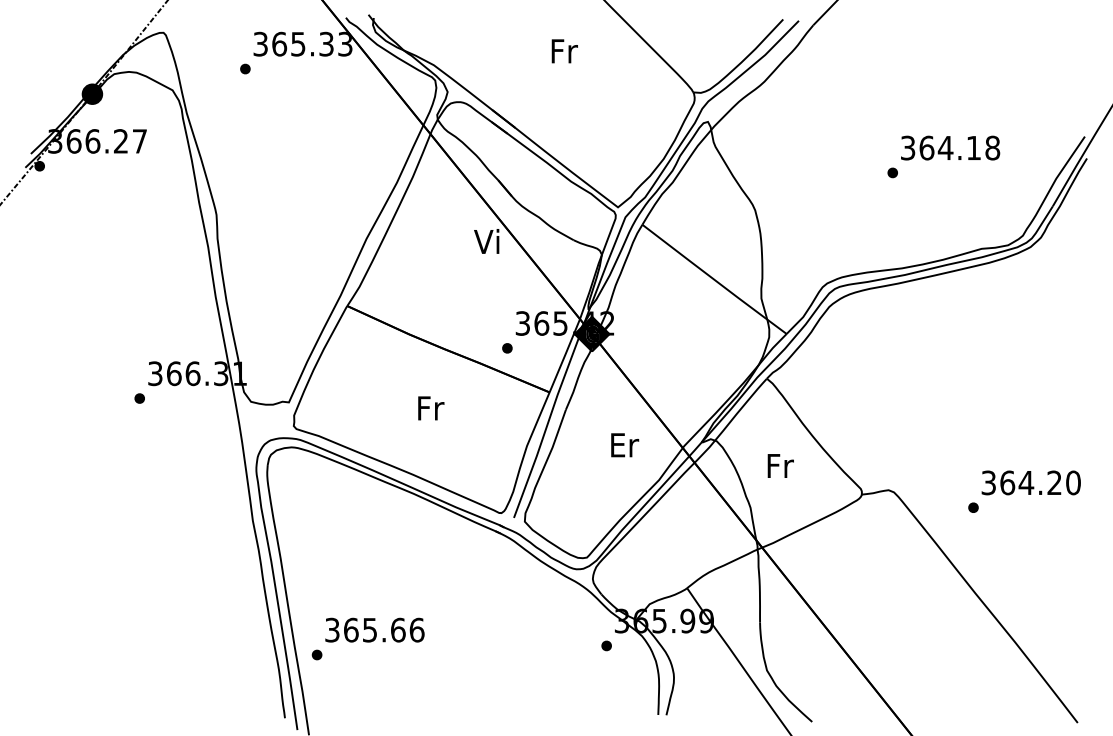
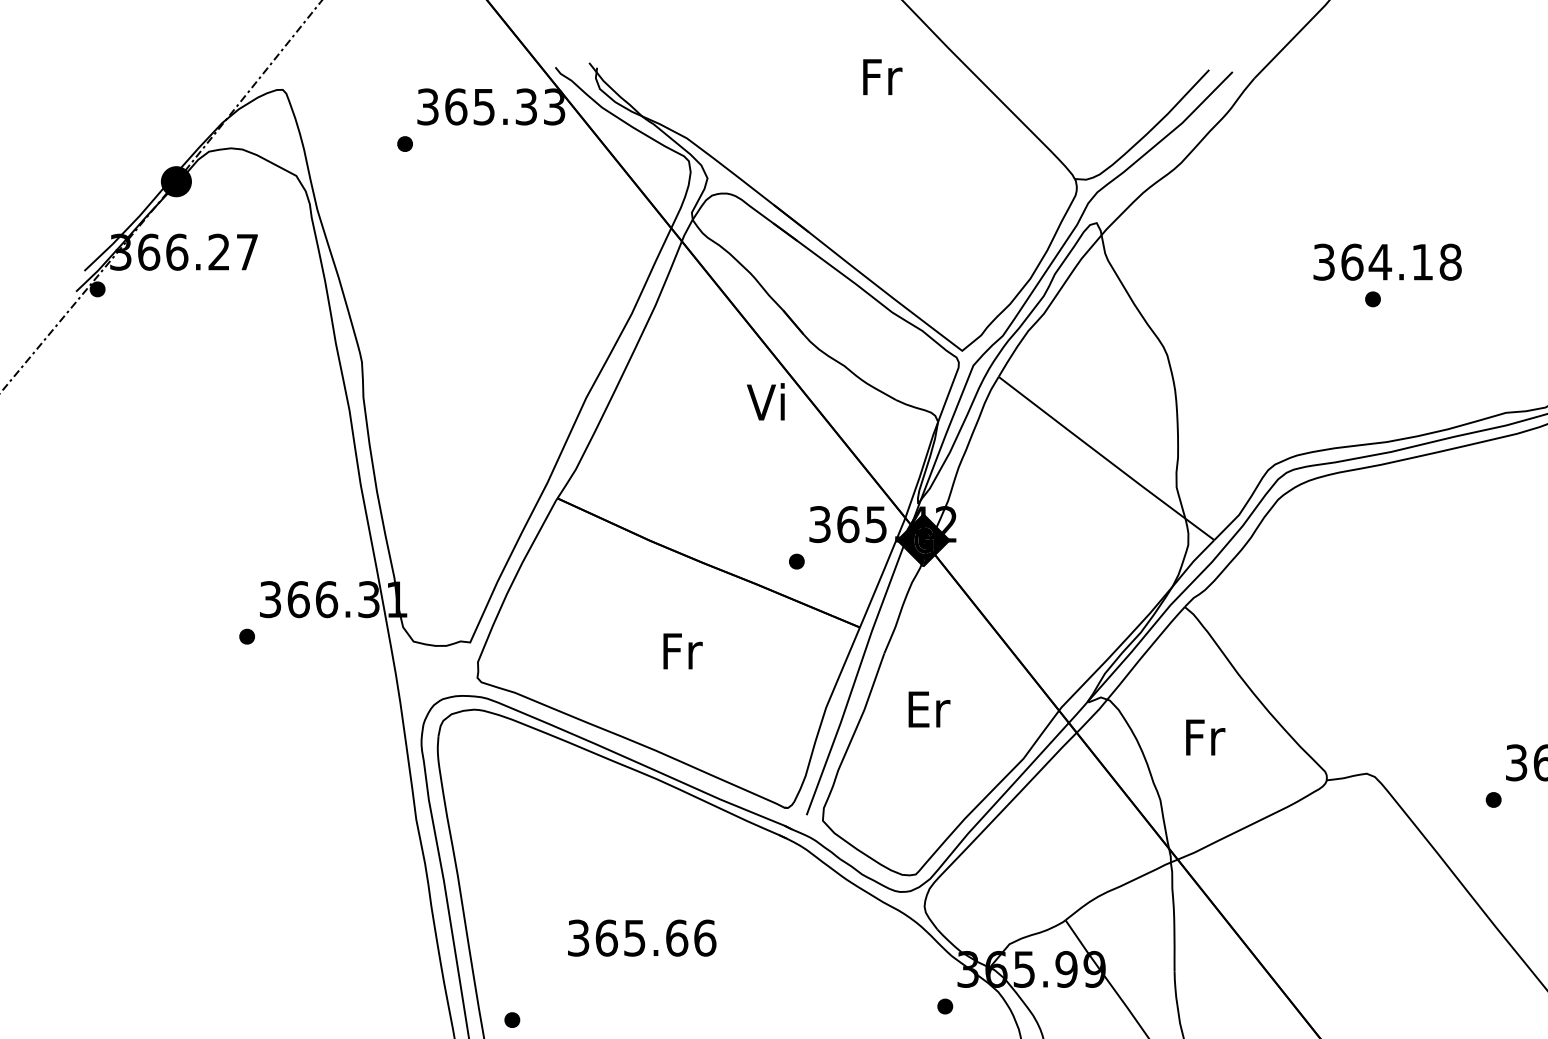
text: (564, 51) -> (882, 77), moved
text: (950, 147) -> (1387, 261), moved
text: (625, 445) -> (930, 709), moved
text: (374, 629) -> (641, 937), moved

